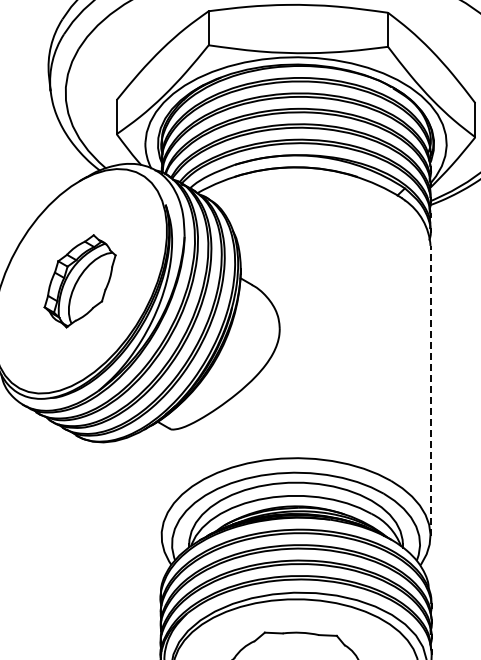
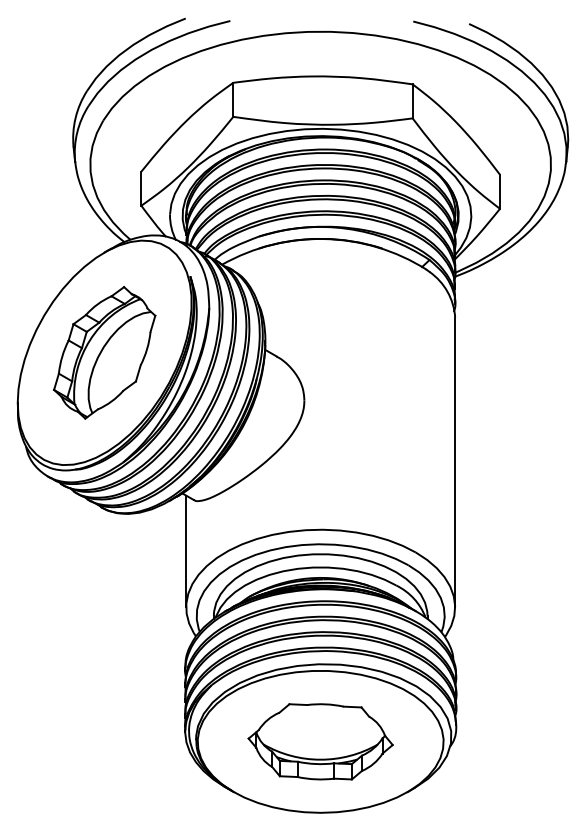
part: (79, 280) -> (104, 352), size x1.43
line: (430, 390) -> (455, 462), dashed -> solid
line: (161, 479) -> (186, 551), added

